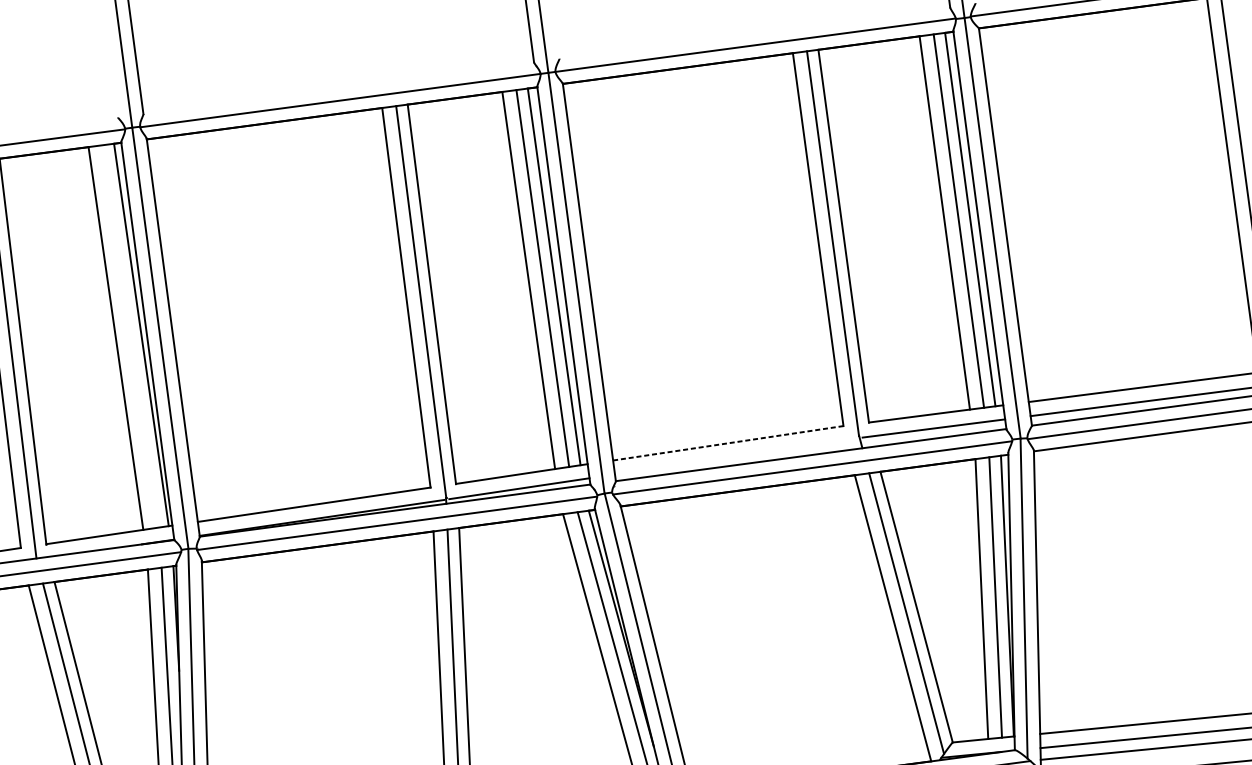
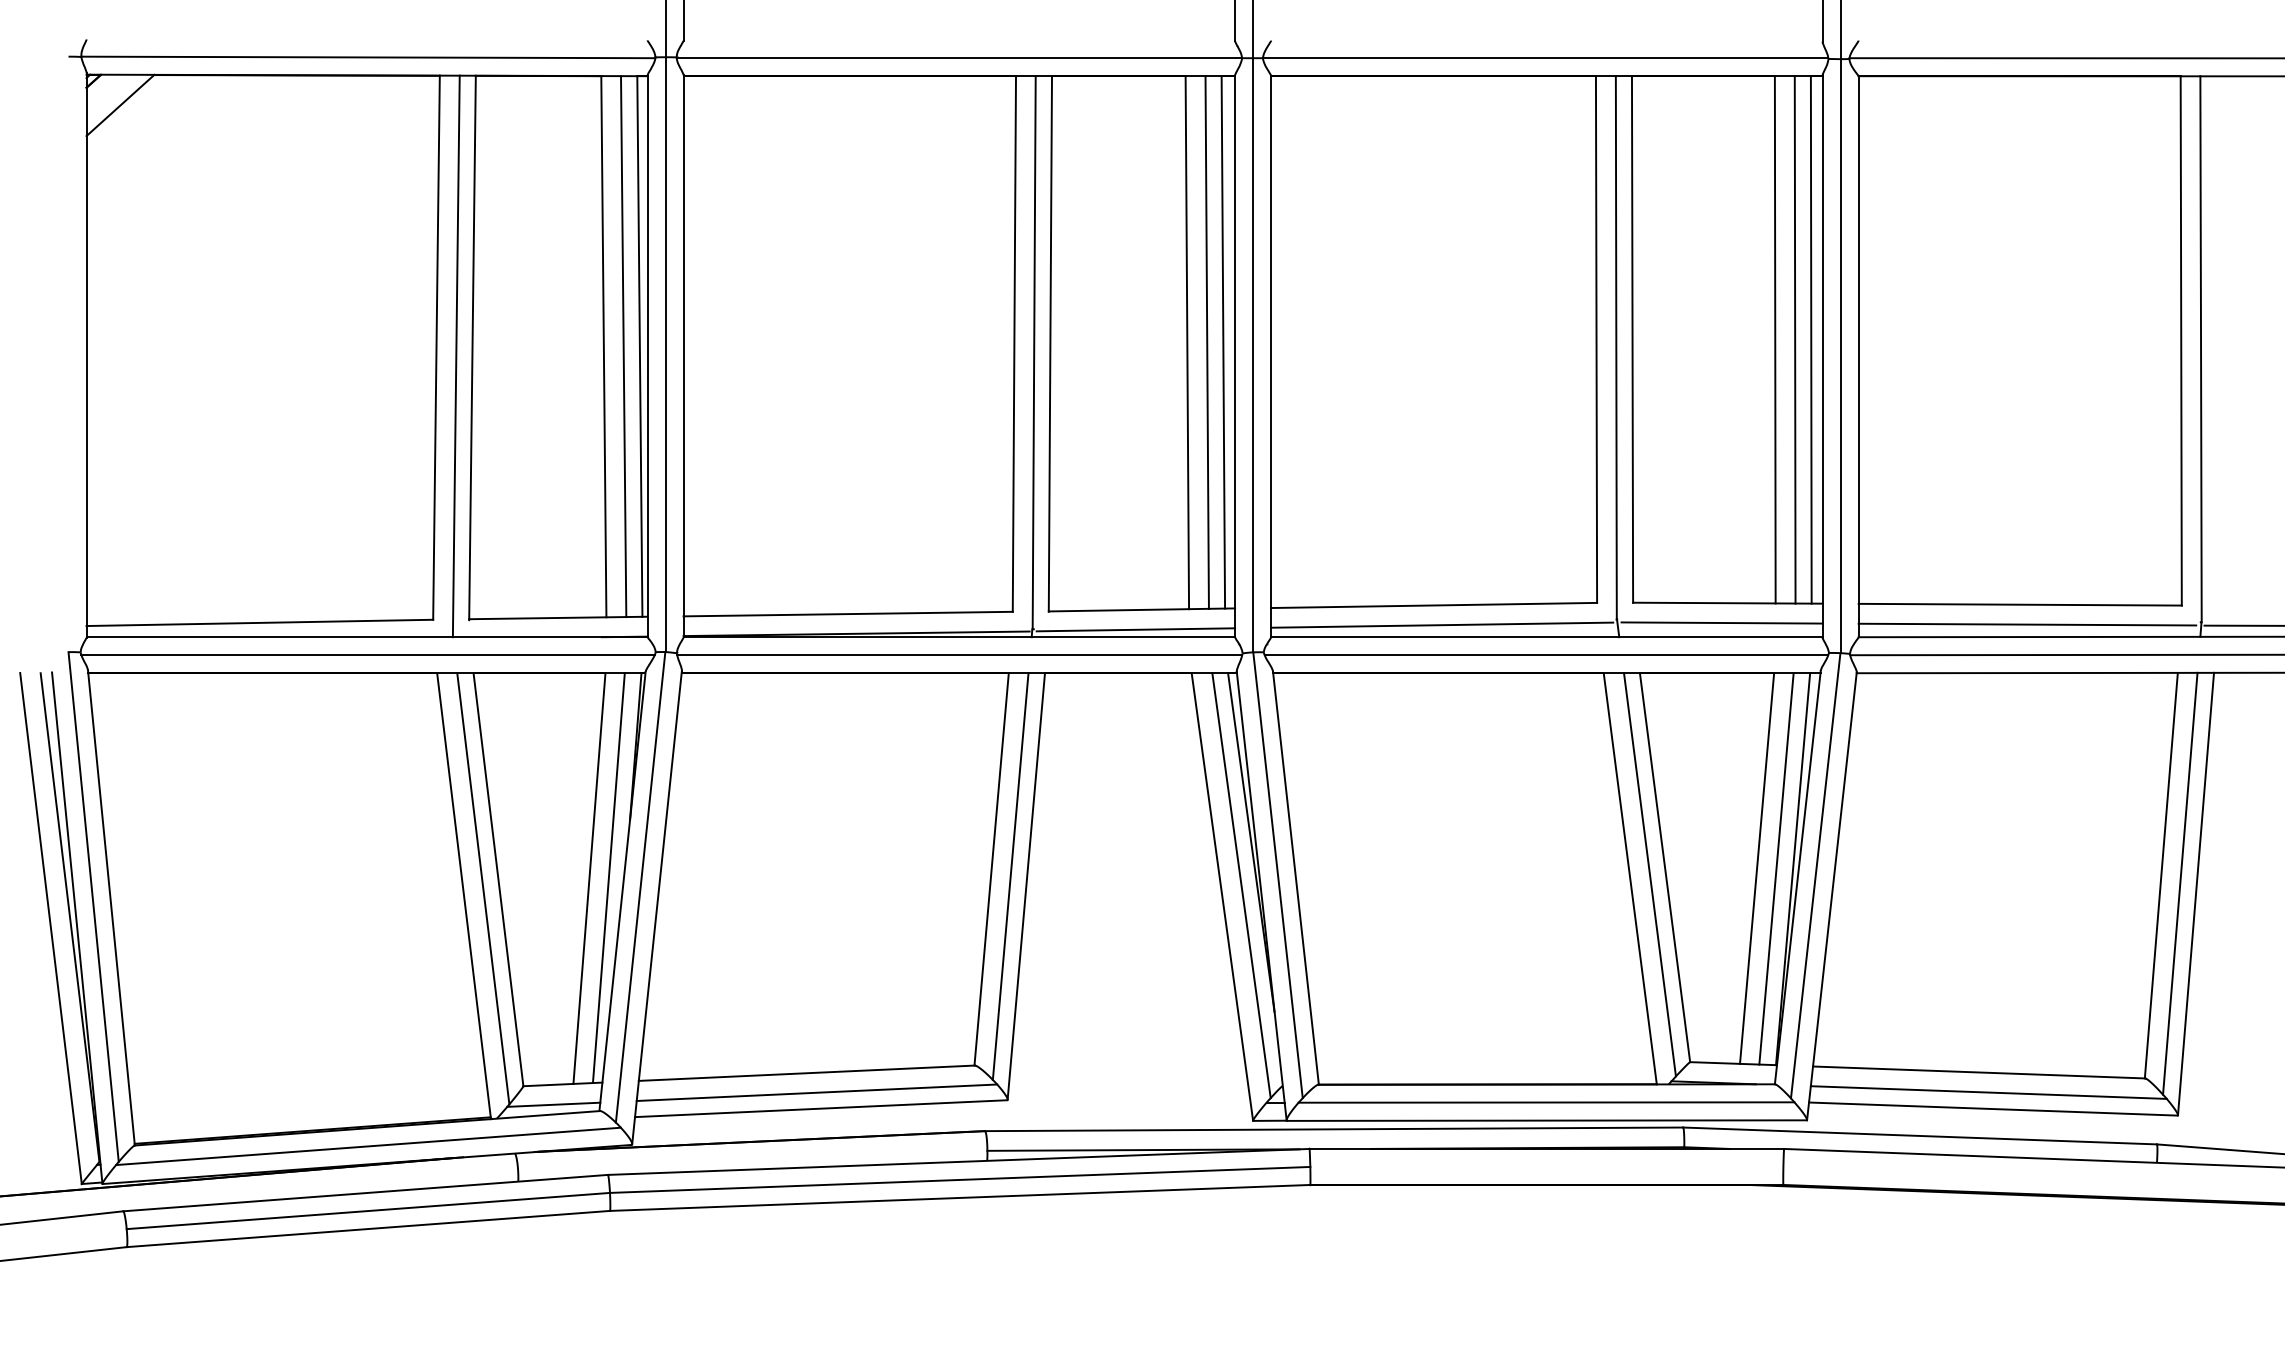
line: (129, 336) -> (623, 346), added
line: (727, 443) -> (1433, 605), dashed -> solid
line: (736, 455) -> (1442, 624), added

